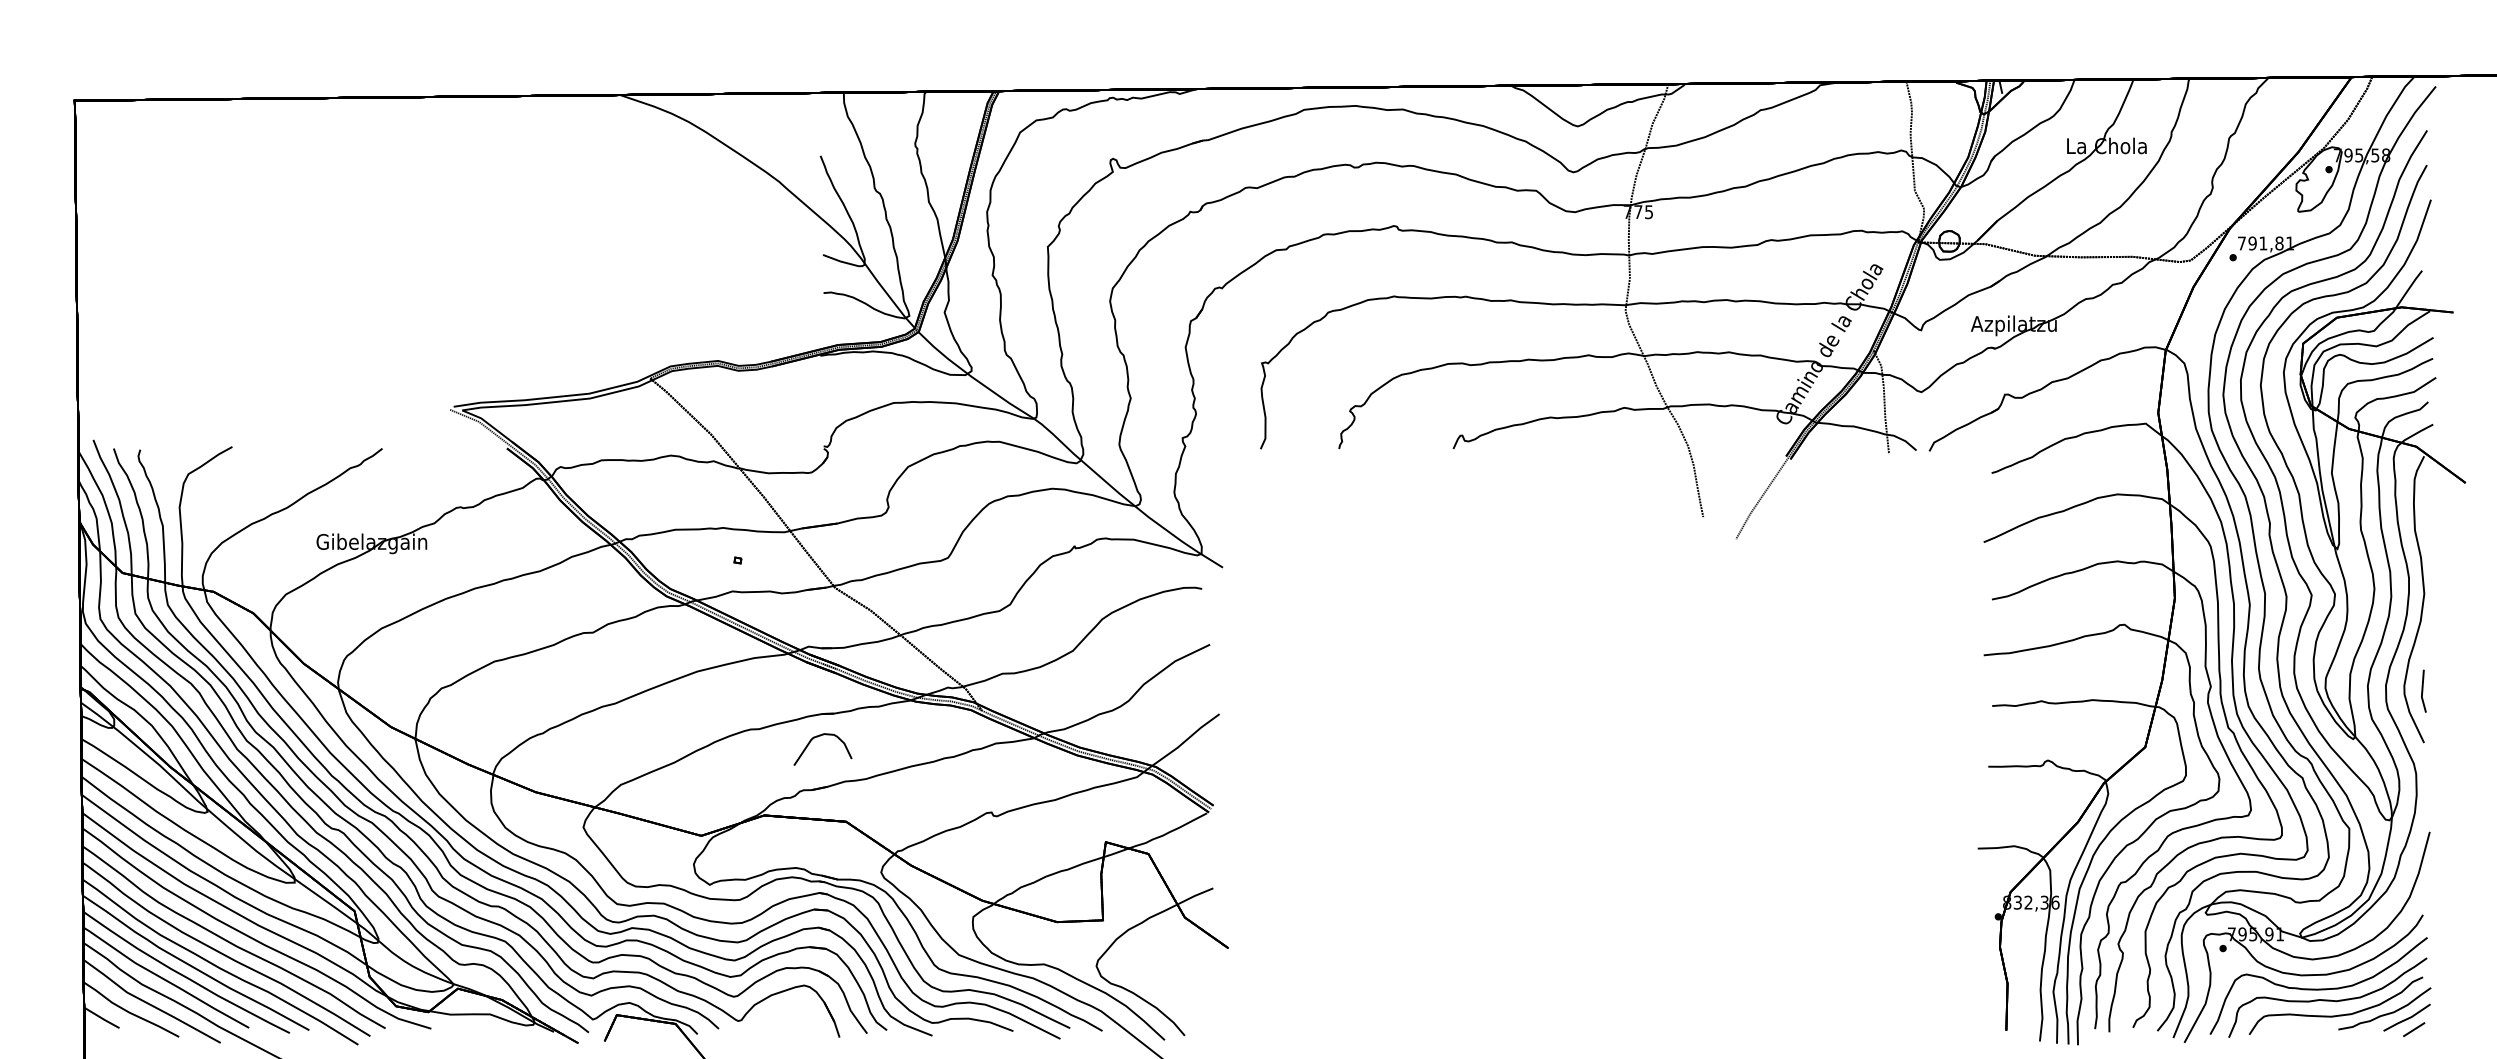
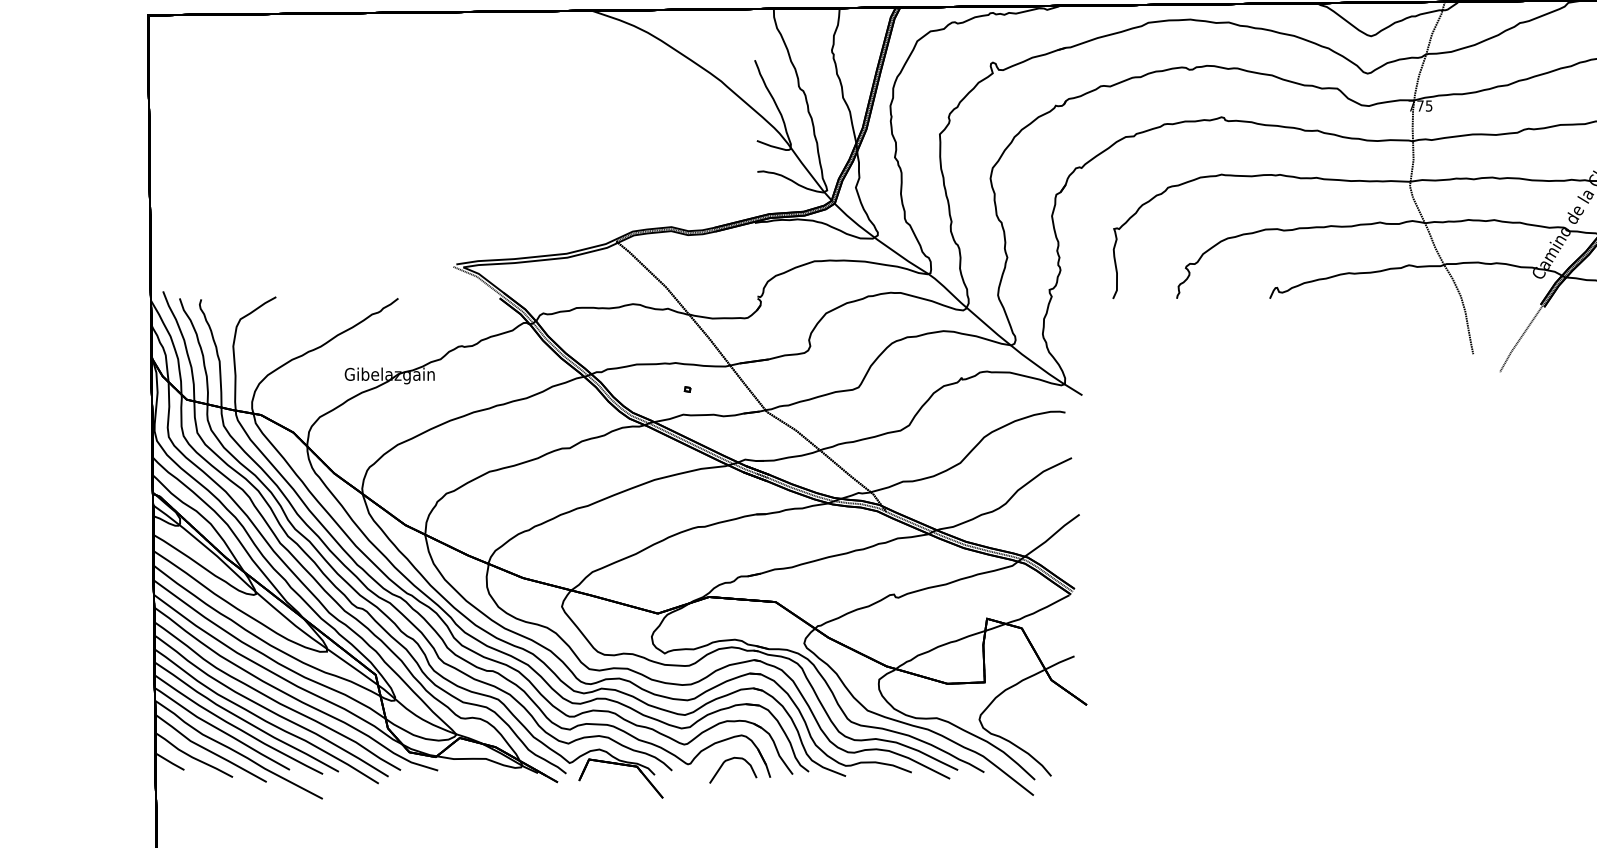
curve: (817, 737) -> (728, 760), moved

